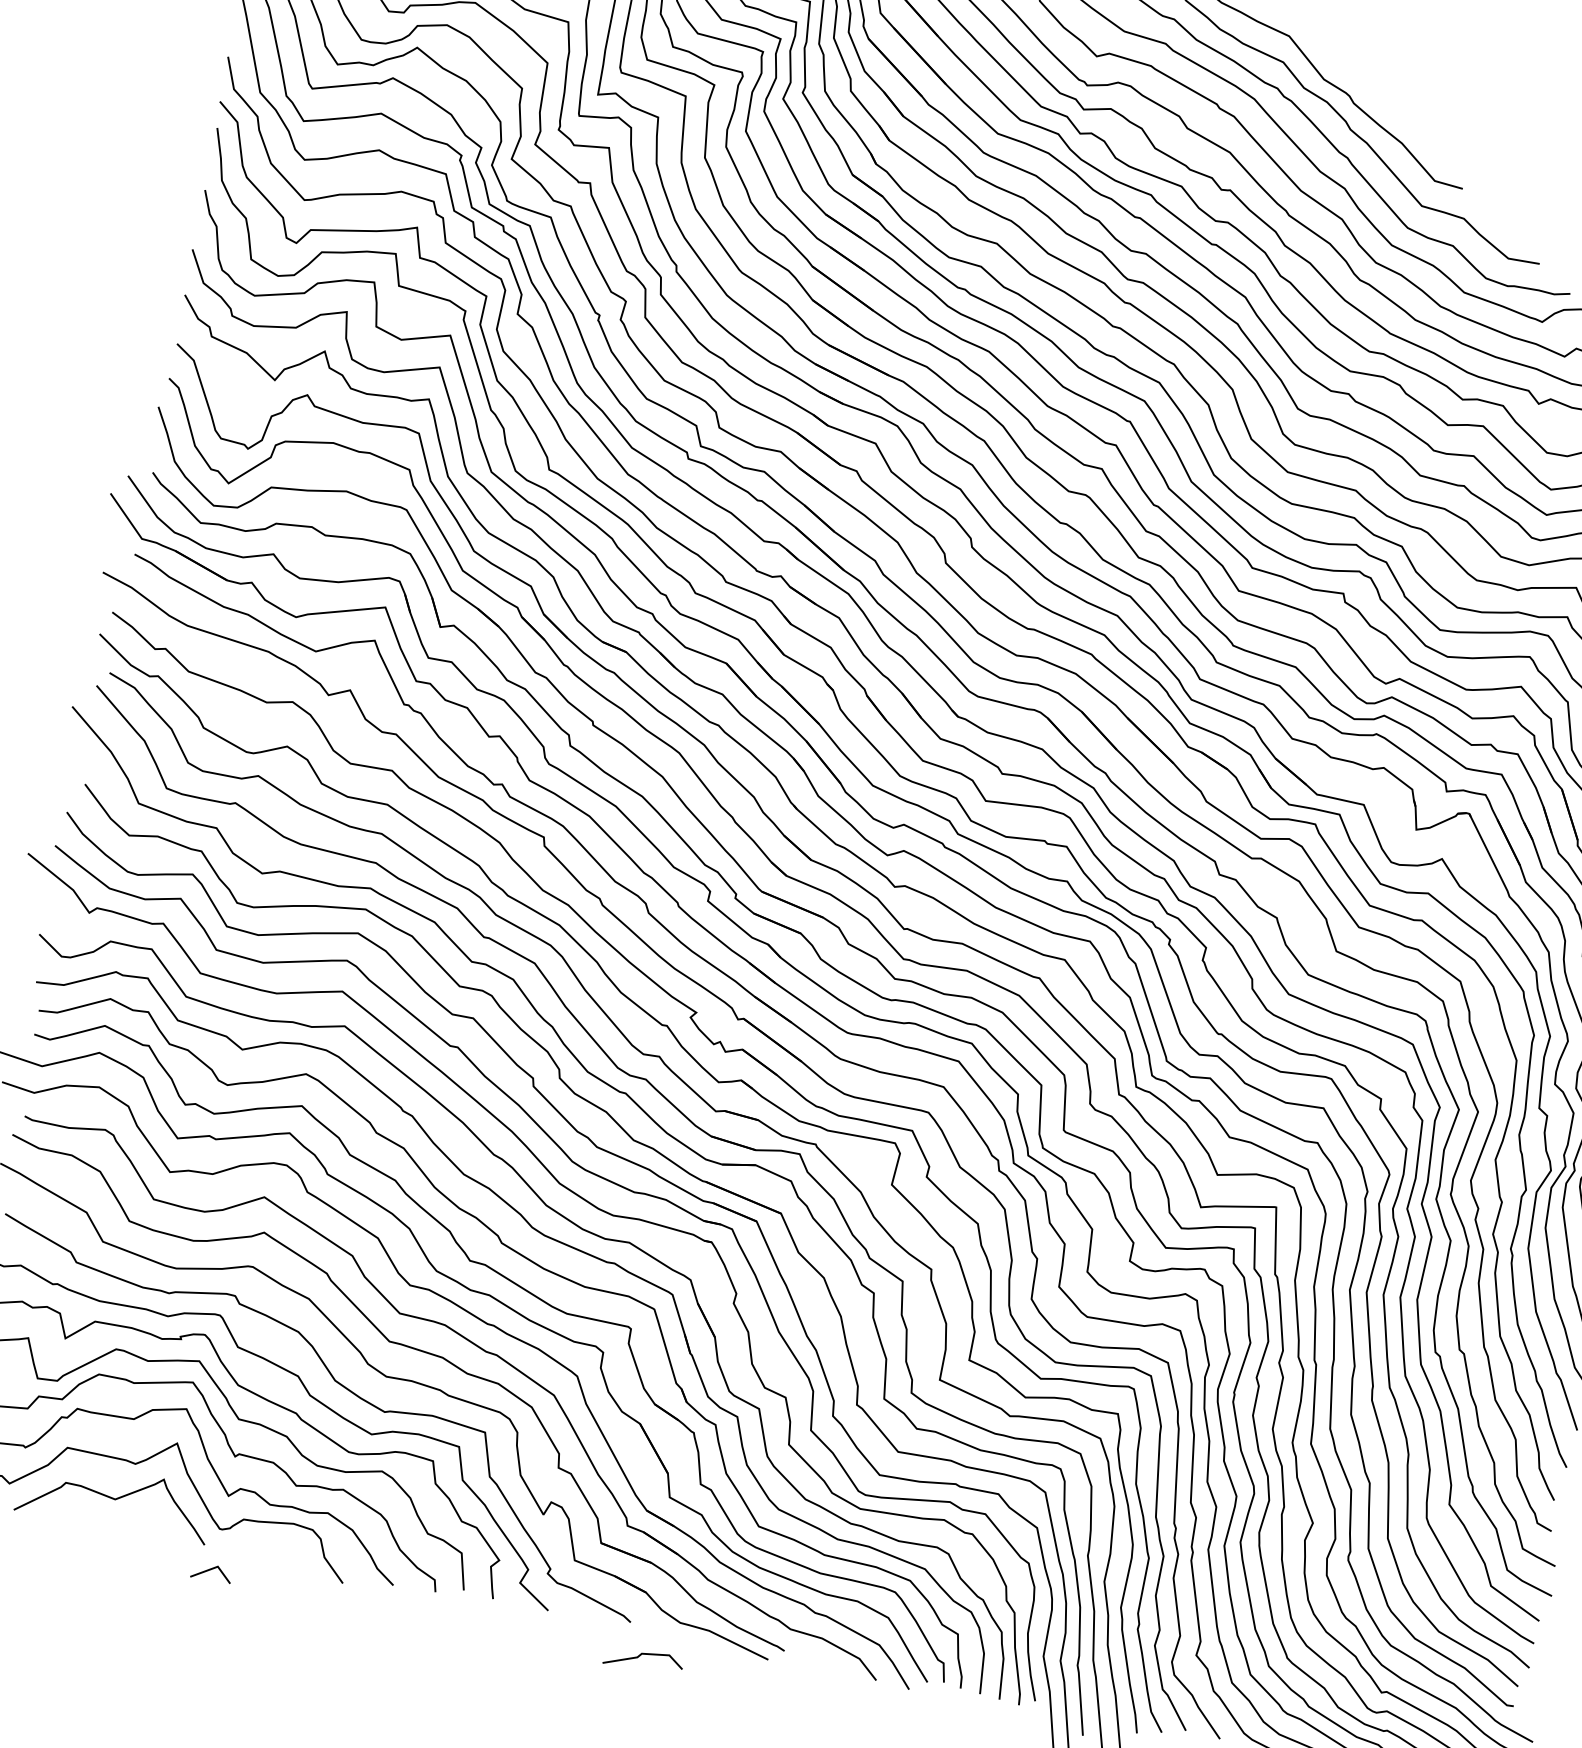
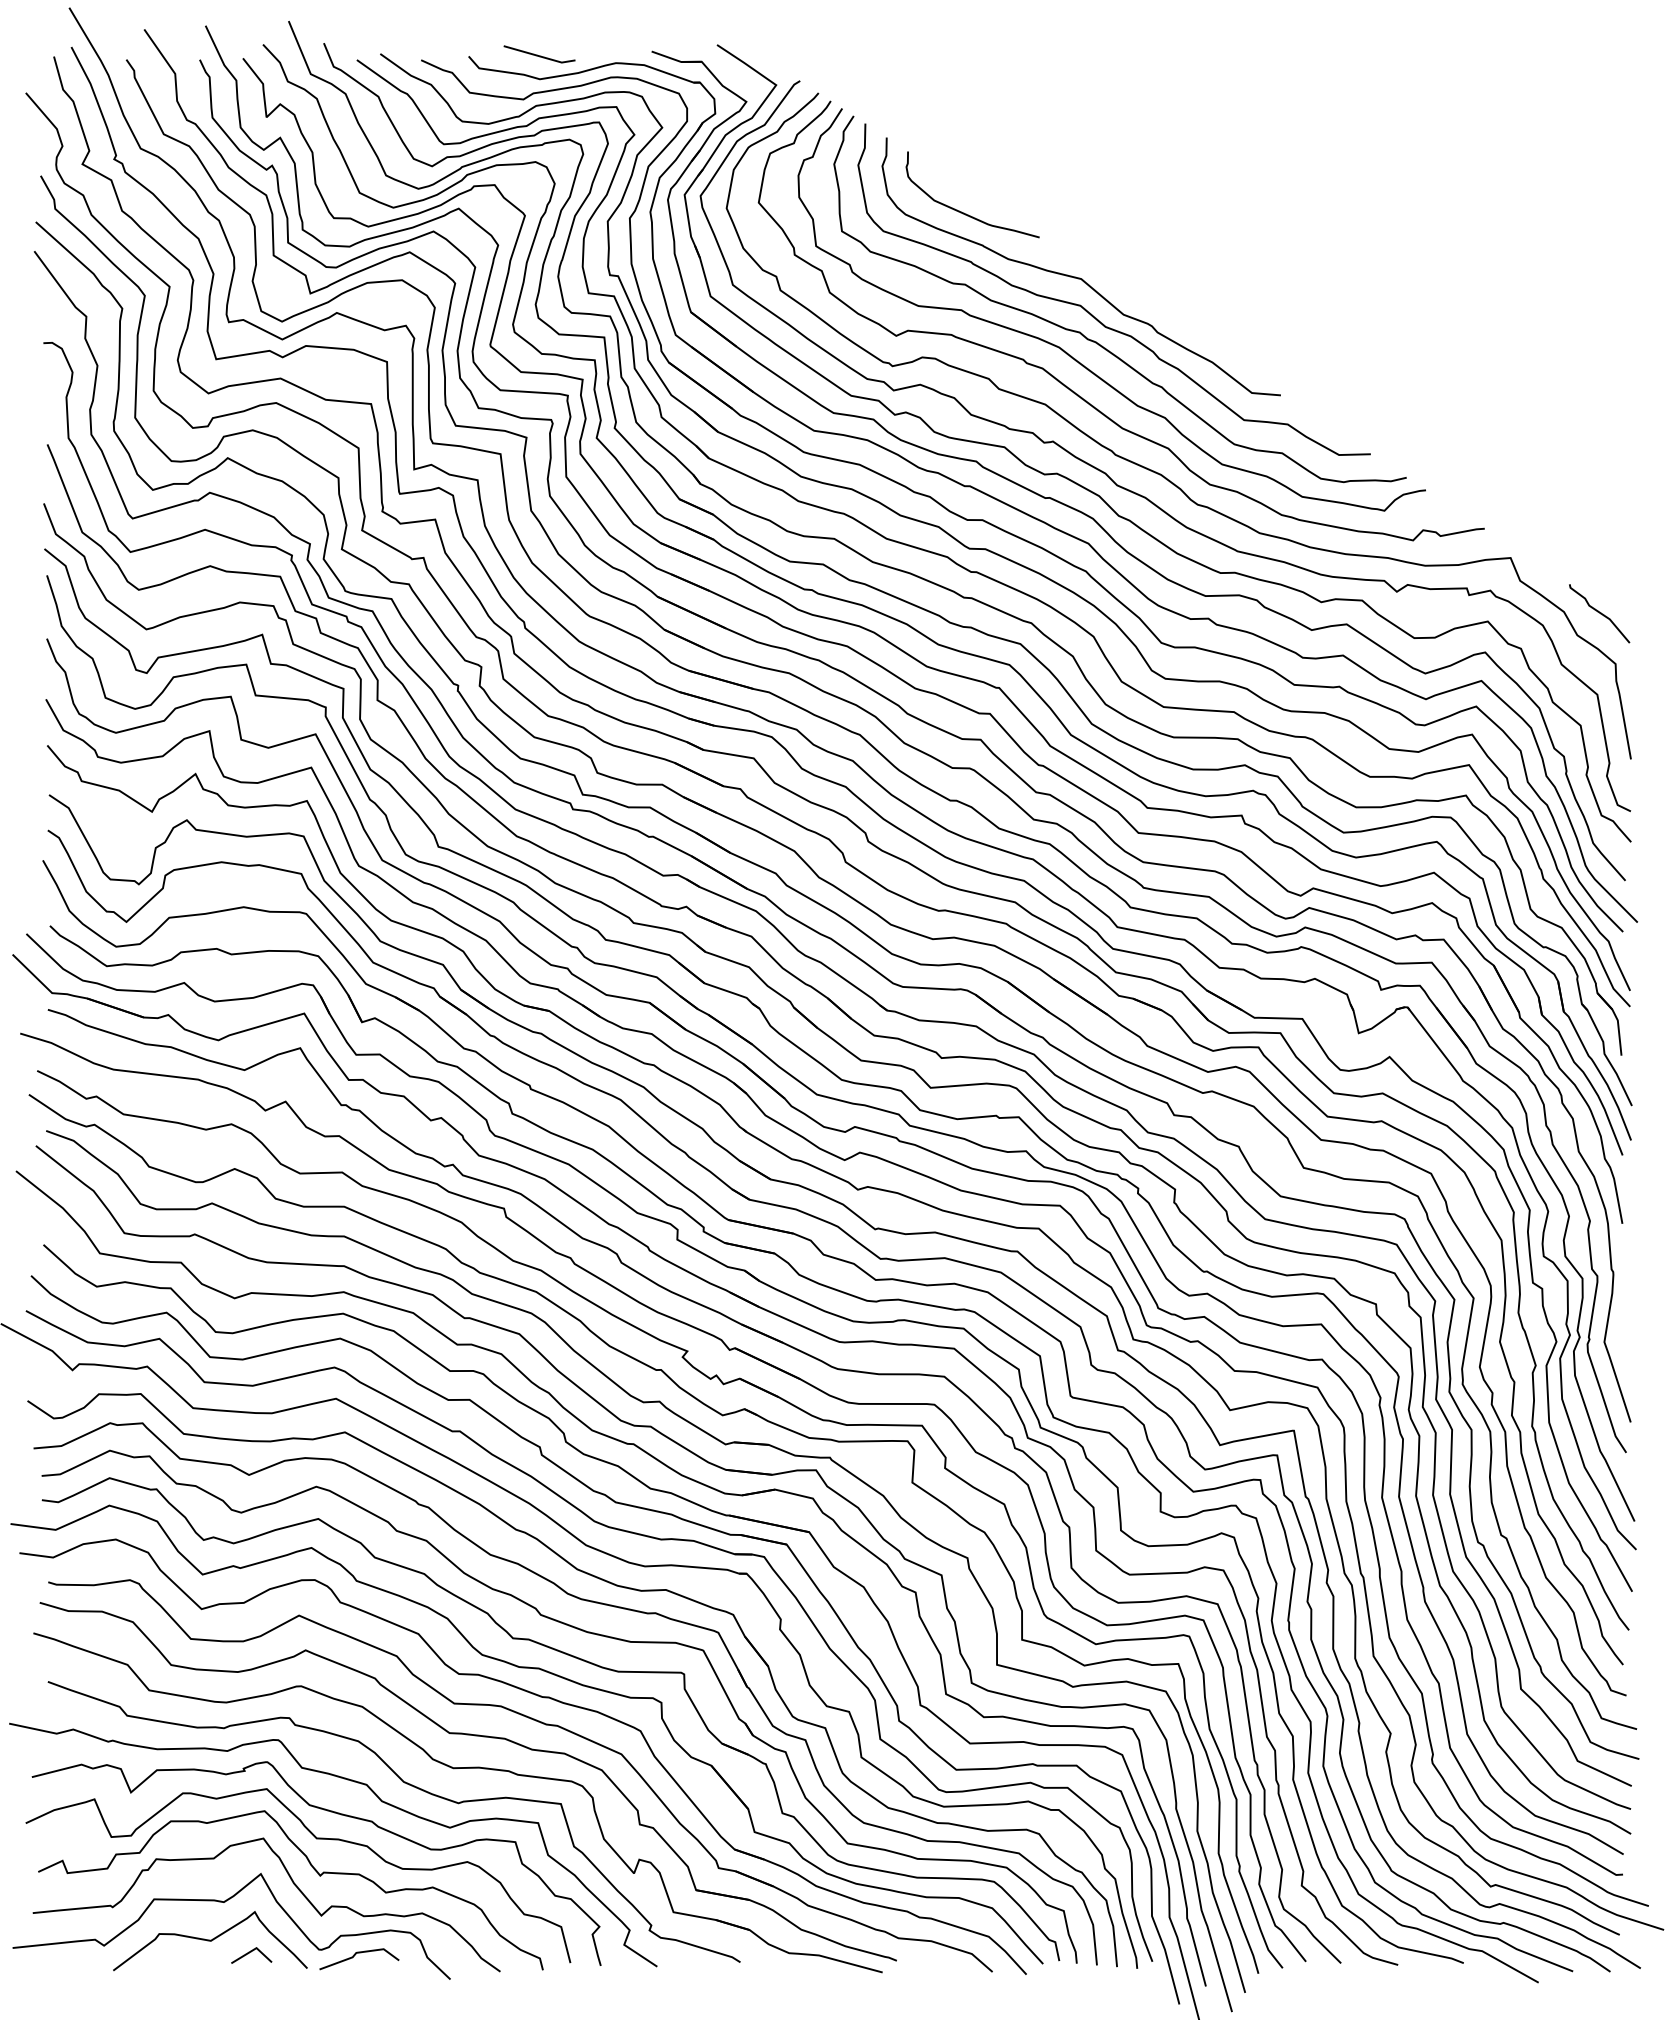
line: (209, 1570) -> (249, 1953), moved
line: (640, 1656) -> (355, 1955), moved

